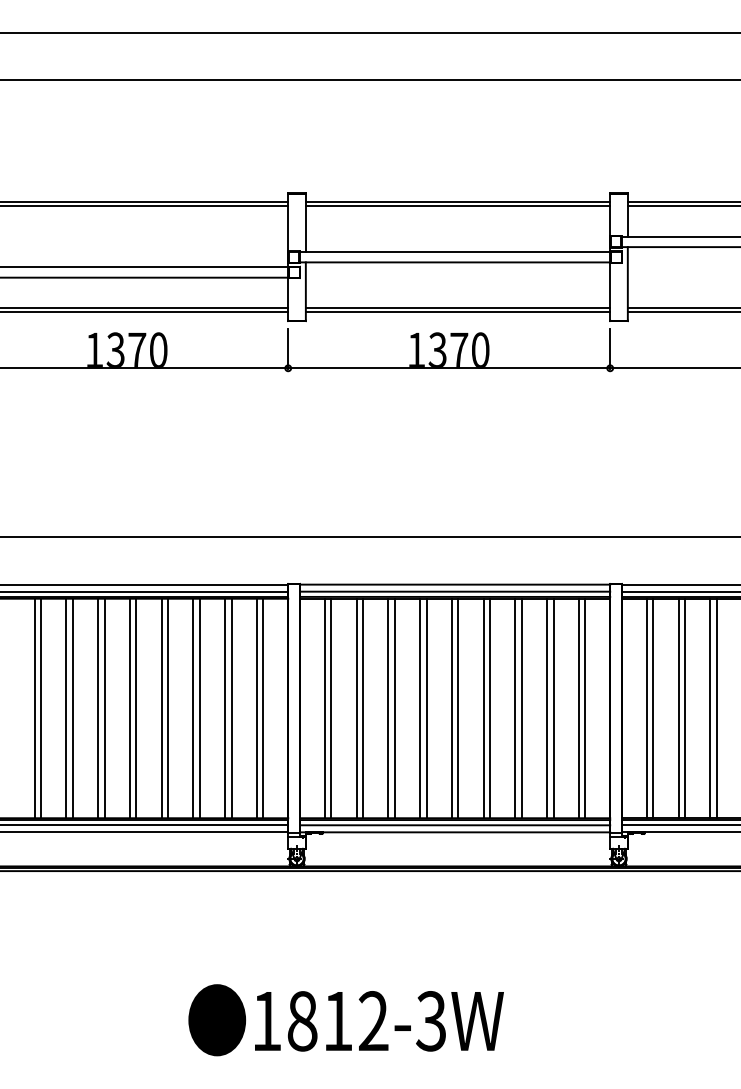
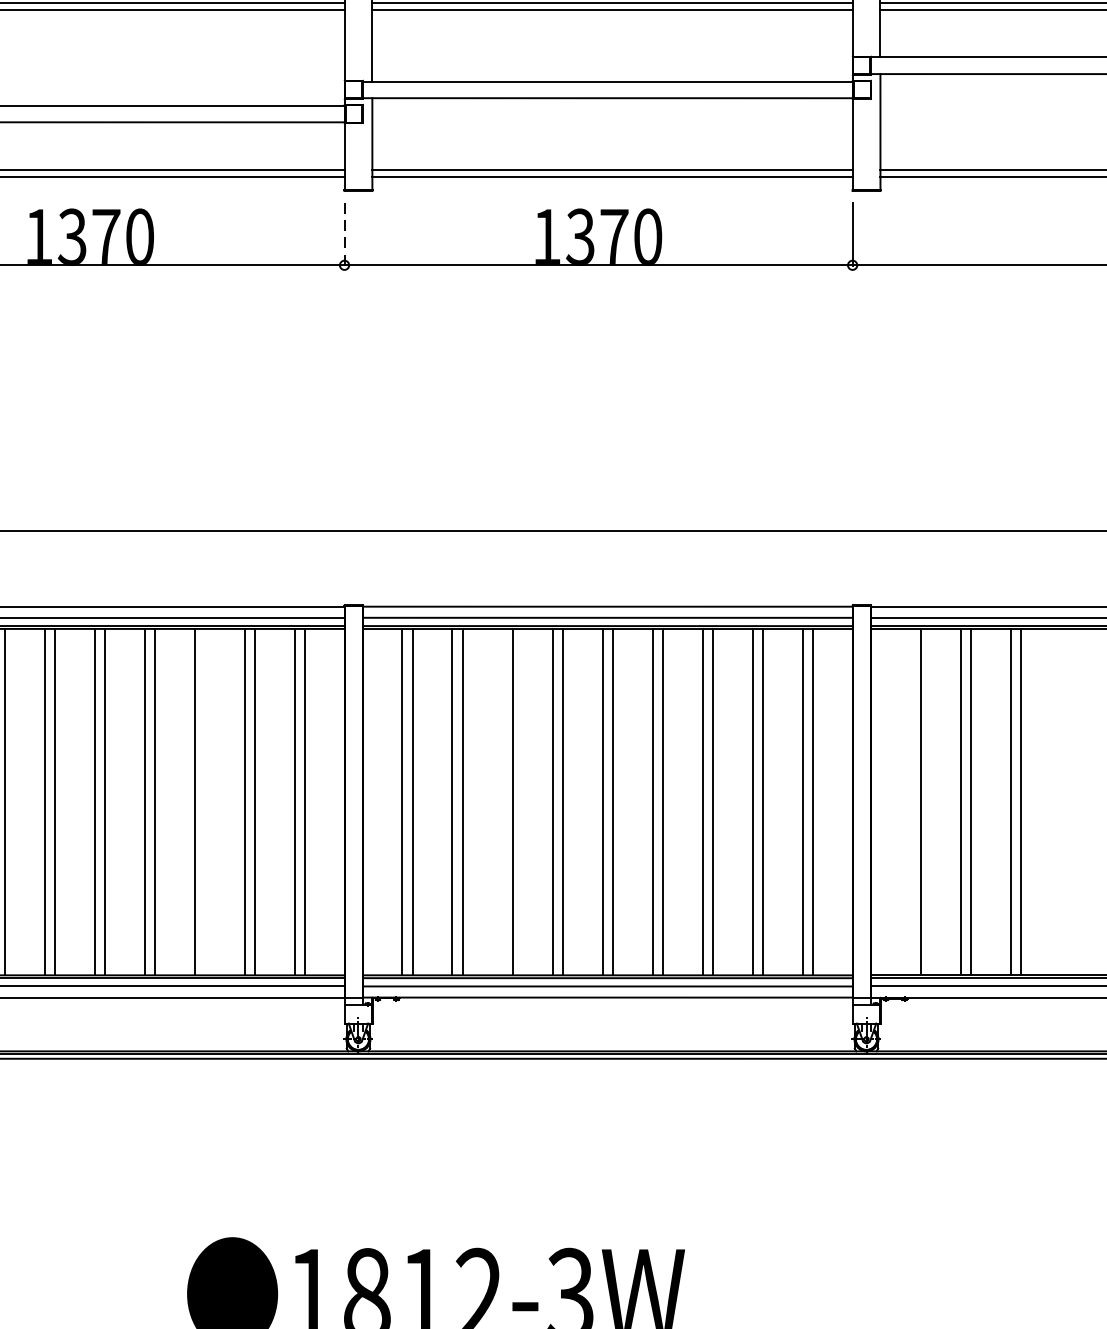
line: (288, 348) -> (344, 234), solid -> dashed
line: (199, 708) -> (204, 802), removed
line: (388, 708) -> (502, 802), removed
line: (646, 708) -> (909, 802), removed

